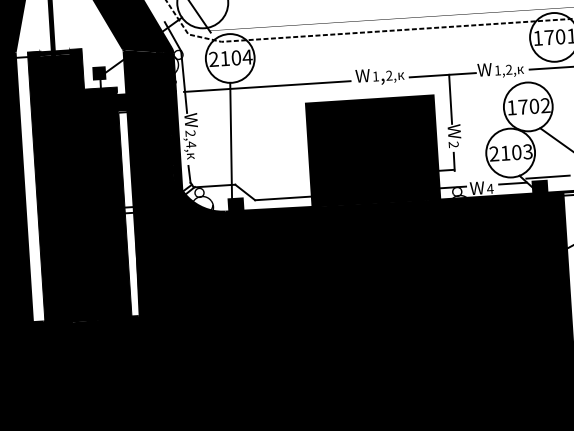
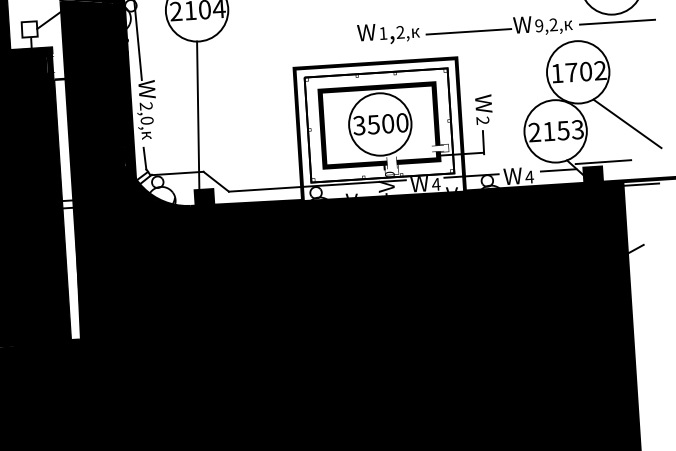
text: (497, 70) -> (538, 25), 1,2, -> 9,2,
fill: (99, 73) -> (29, 29), removed
line: (267, 86) -> (244, 46), removed
line: (450, 98) -> (478, 61), removed
fill: (118, 102) -> (54, 66), removed
text: (191, 144) -> (147, 120), 2,4, -> 2,0,
fill: (373, 147) -> (380, 124), removed
fill: (372, 148) -> (378, 125), removed
fill: (372, 151) -> (378, 129), removed
text: (516, 152) -> (563, 130), 2103 -> 2153

